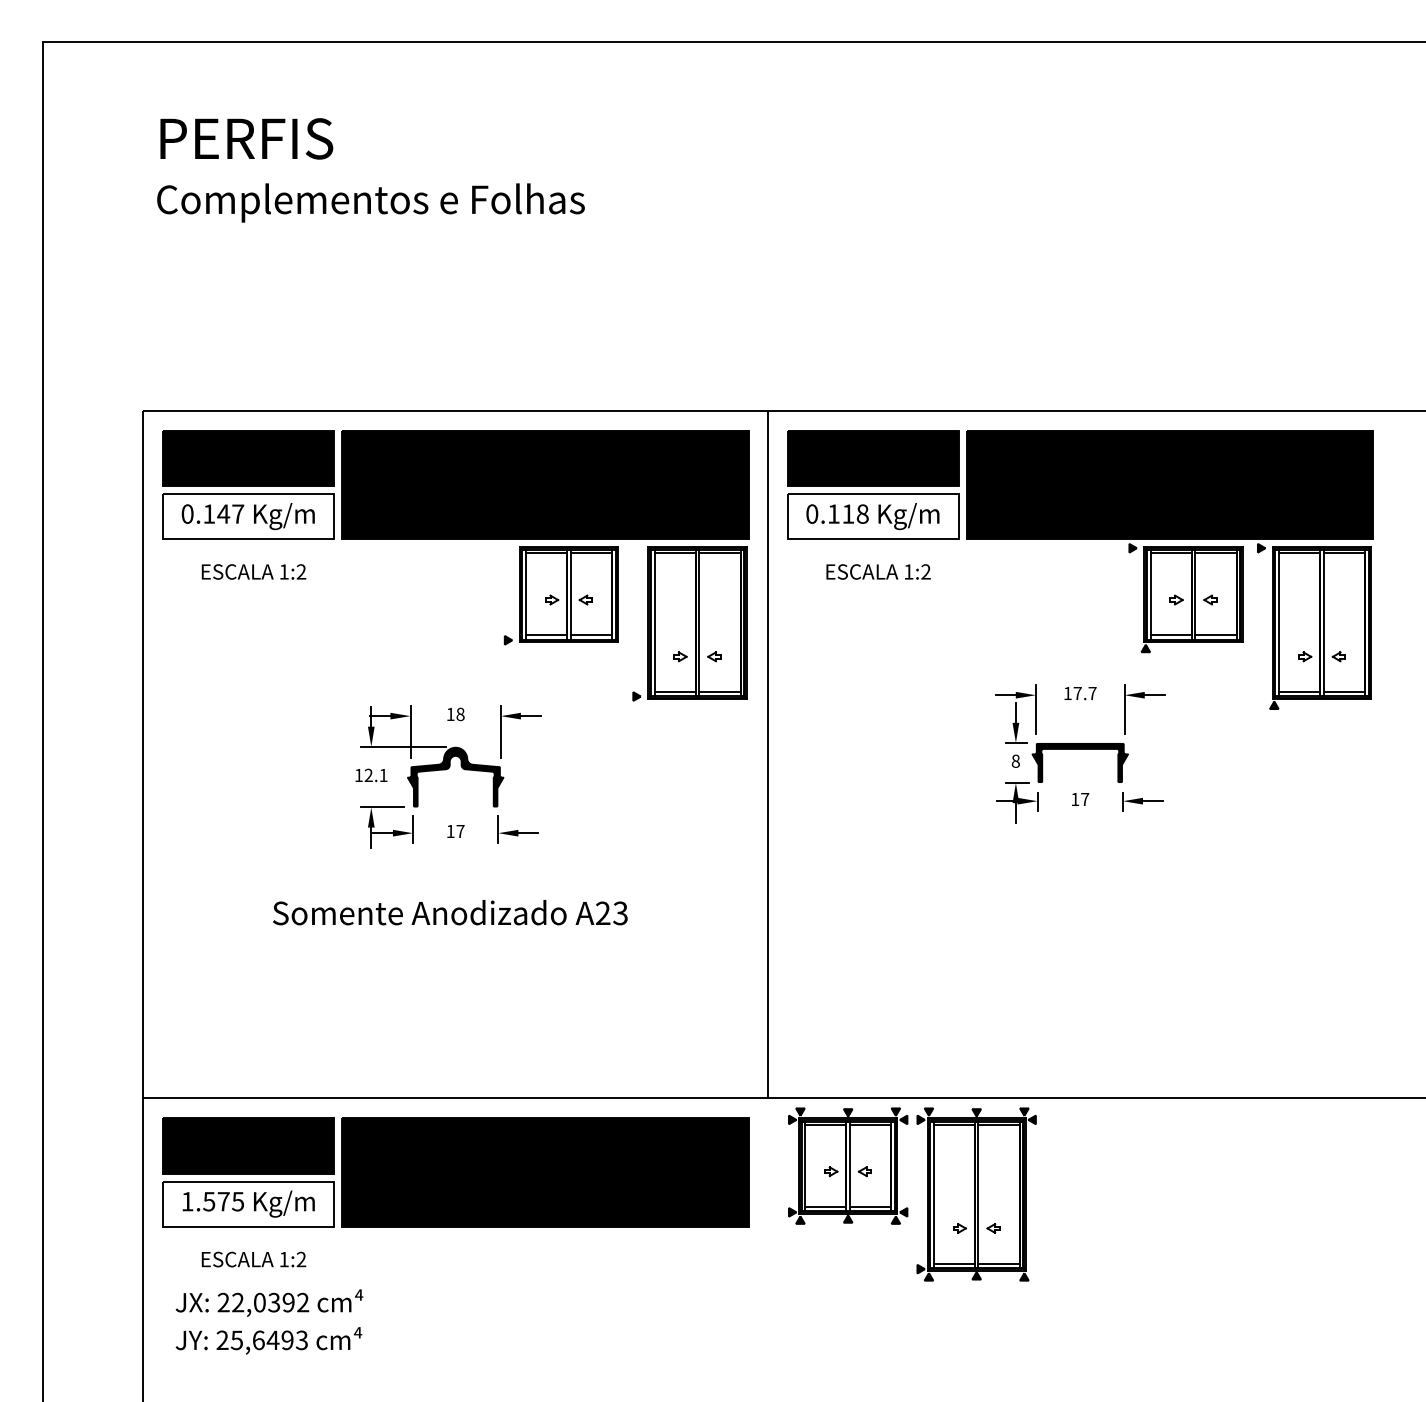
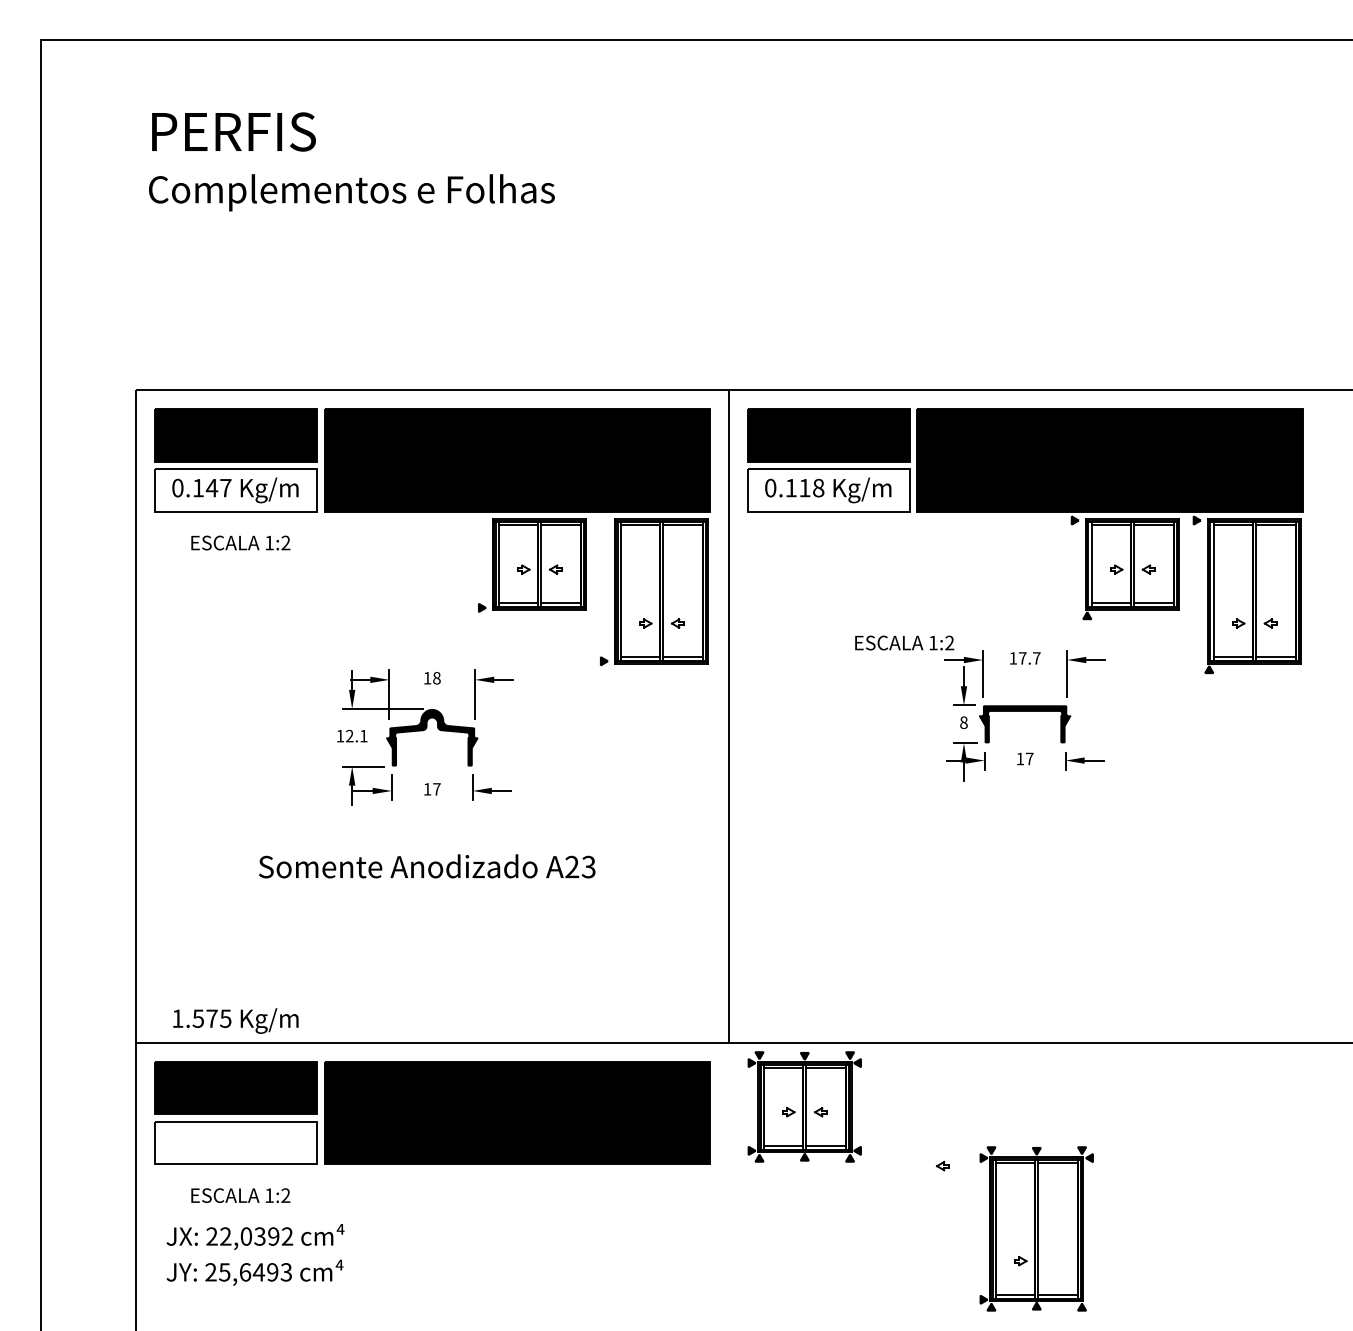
text: (878, 571) -> (904, 642), moved
part: (976, 1194) -> (1036, 1228), moved
text: (248, 1203) -> (235, 1020), moved

